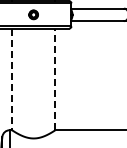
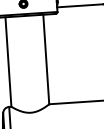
line: (12, 79) -> (8, 62), dashed -> solid
line: (55, 79) -> (46, 59), dashed -> solid

